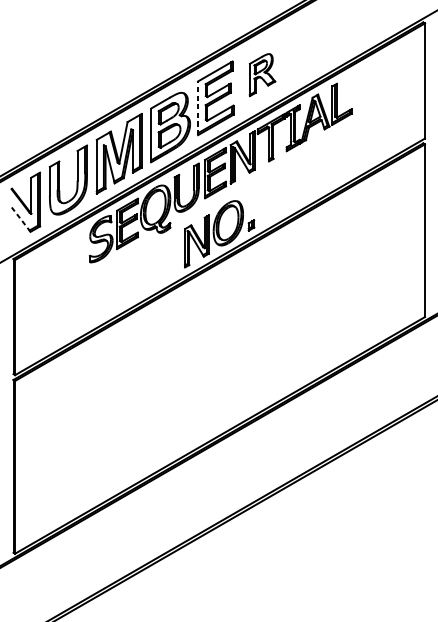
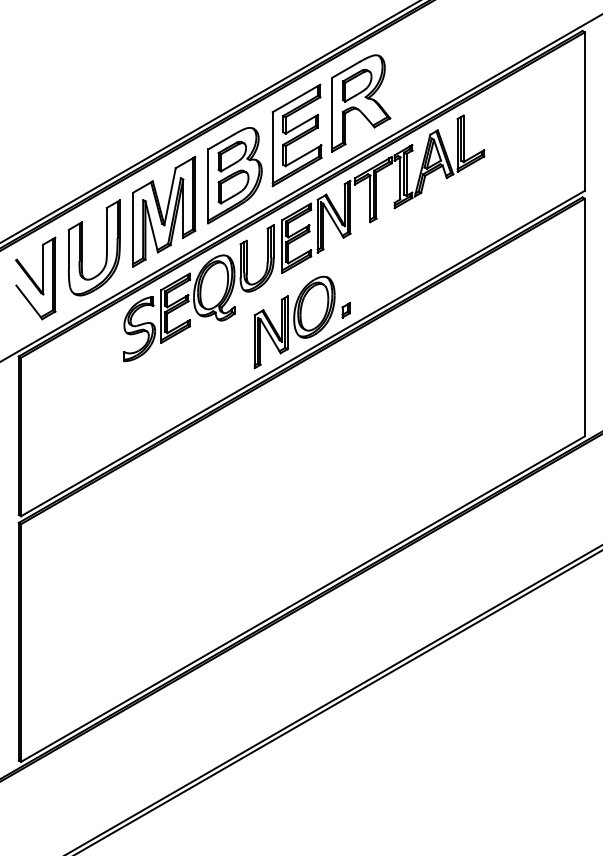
part: (262, 75) -> (361, 103), size x1.67
line: (197, 108) -> (272, 149), dashed -> solid
line: (21, 219) -> (29, 301), dashed -> solid

